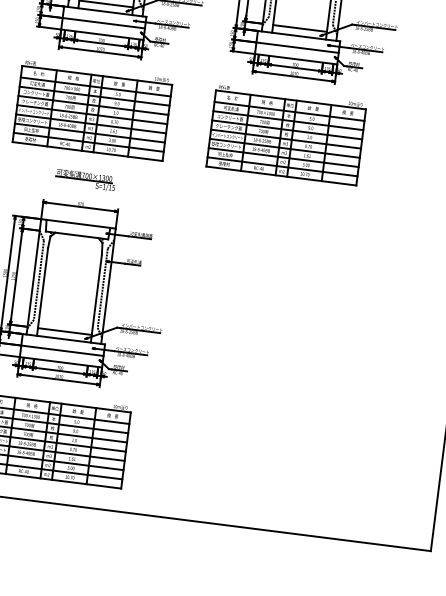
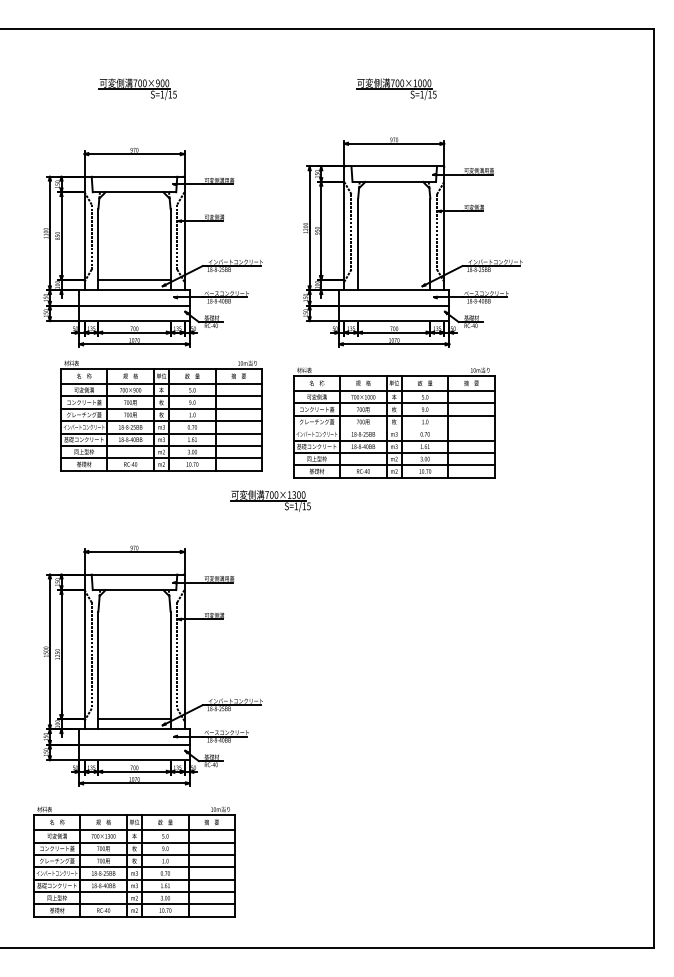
line: (300, 28) -> (394, 279), removed
part: (92, 110) -> (161, 415), moved
line: (285, 139) -> (393, 428), removed
part: (85, 179) -> (270, 500), moved

